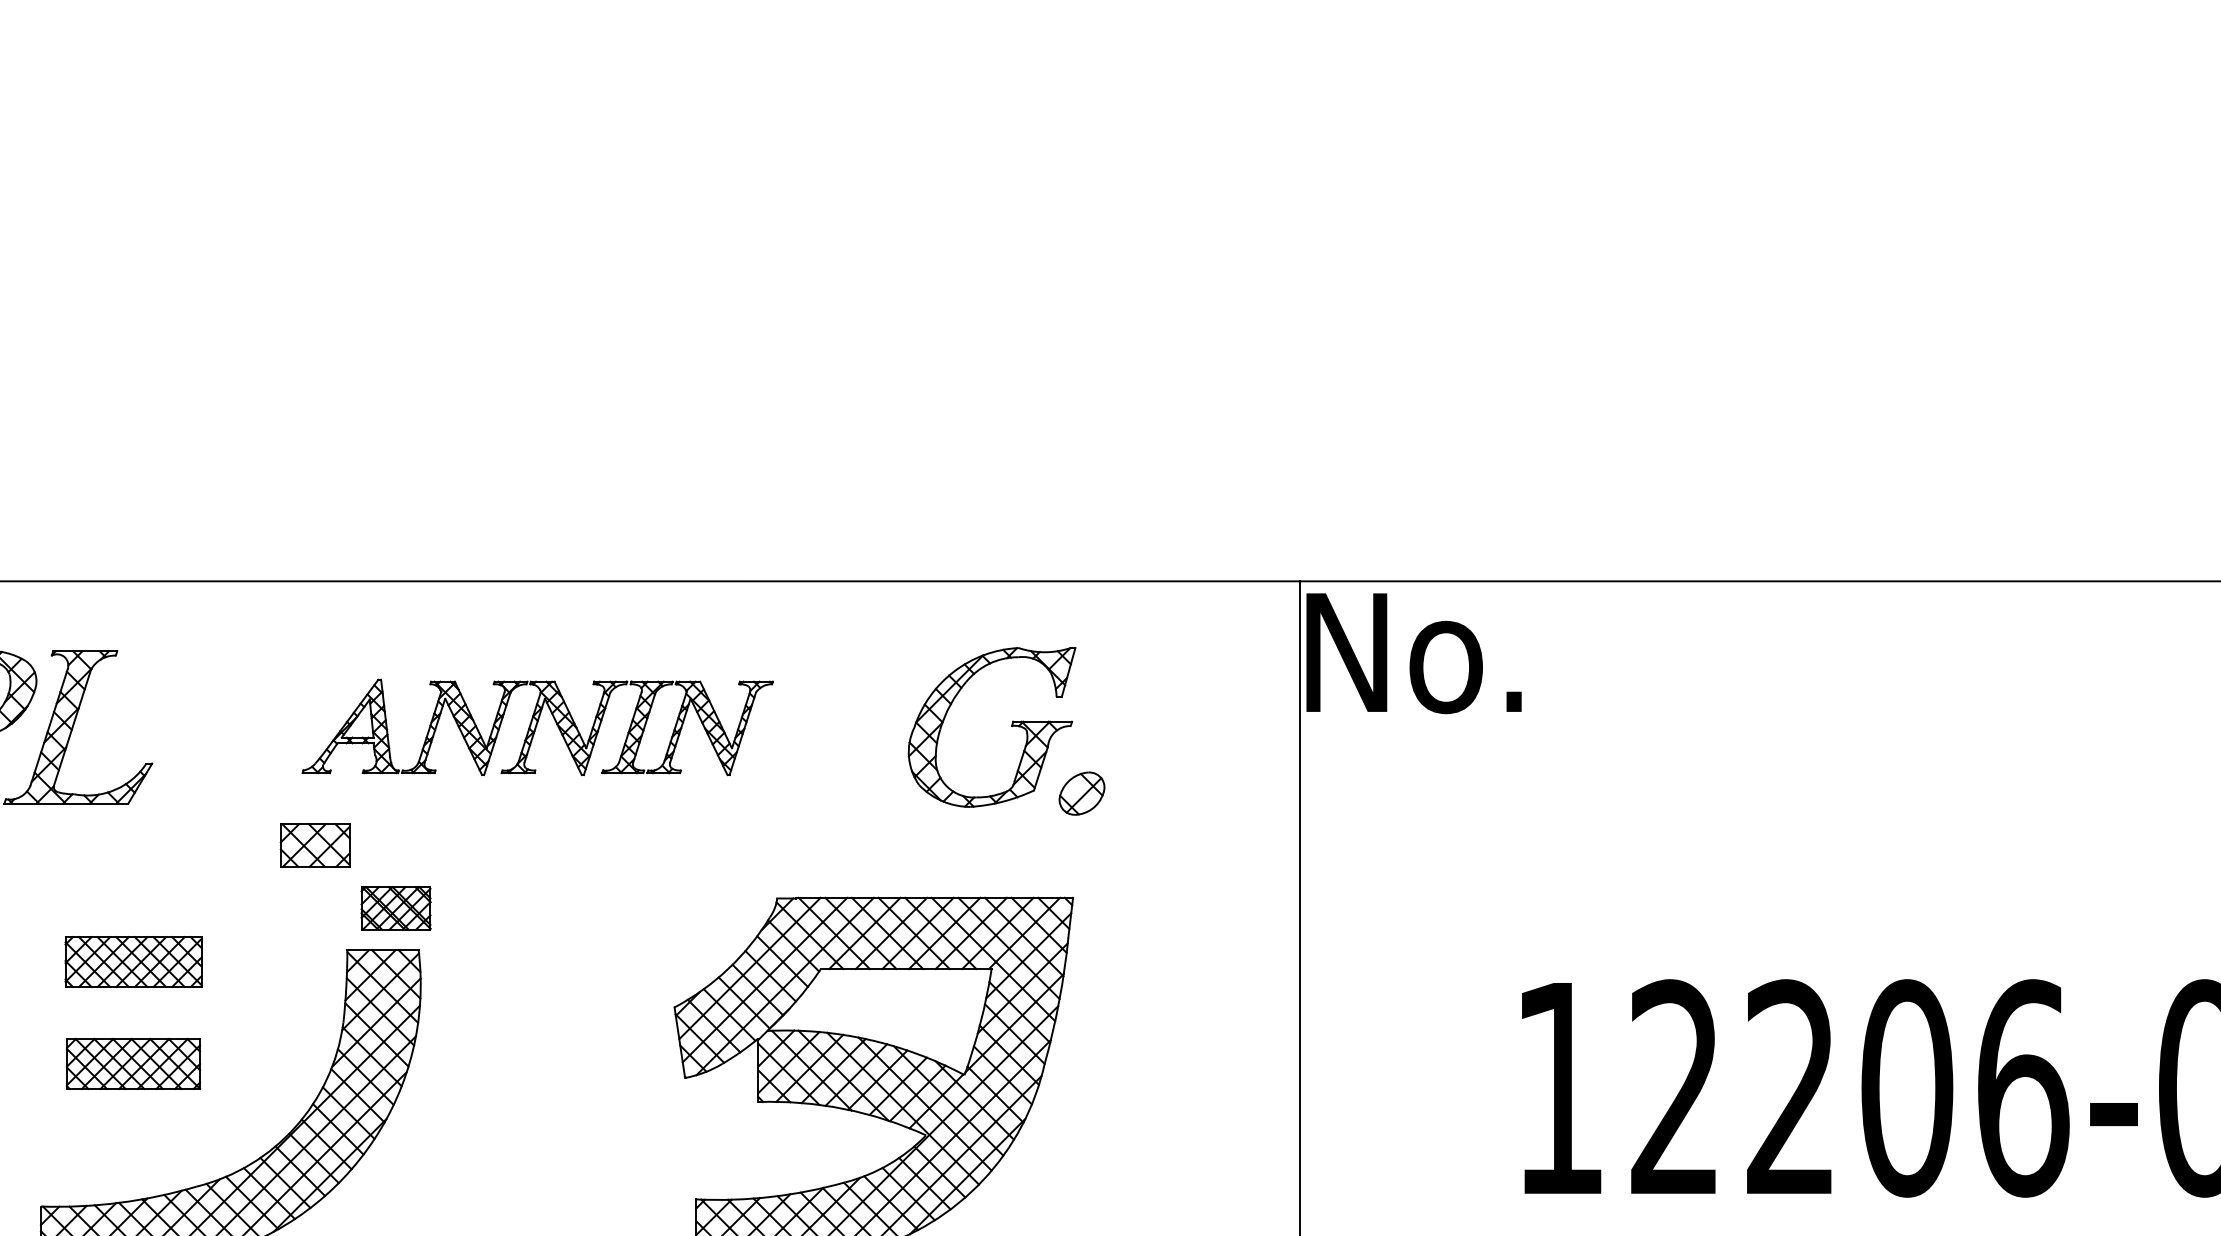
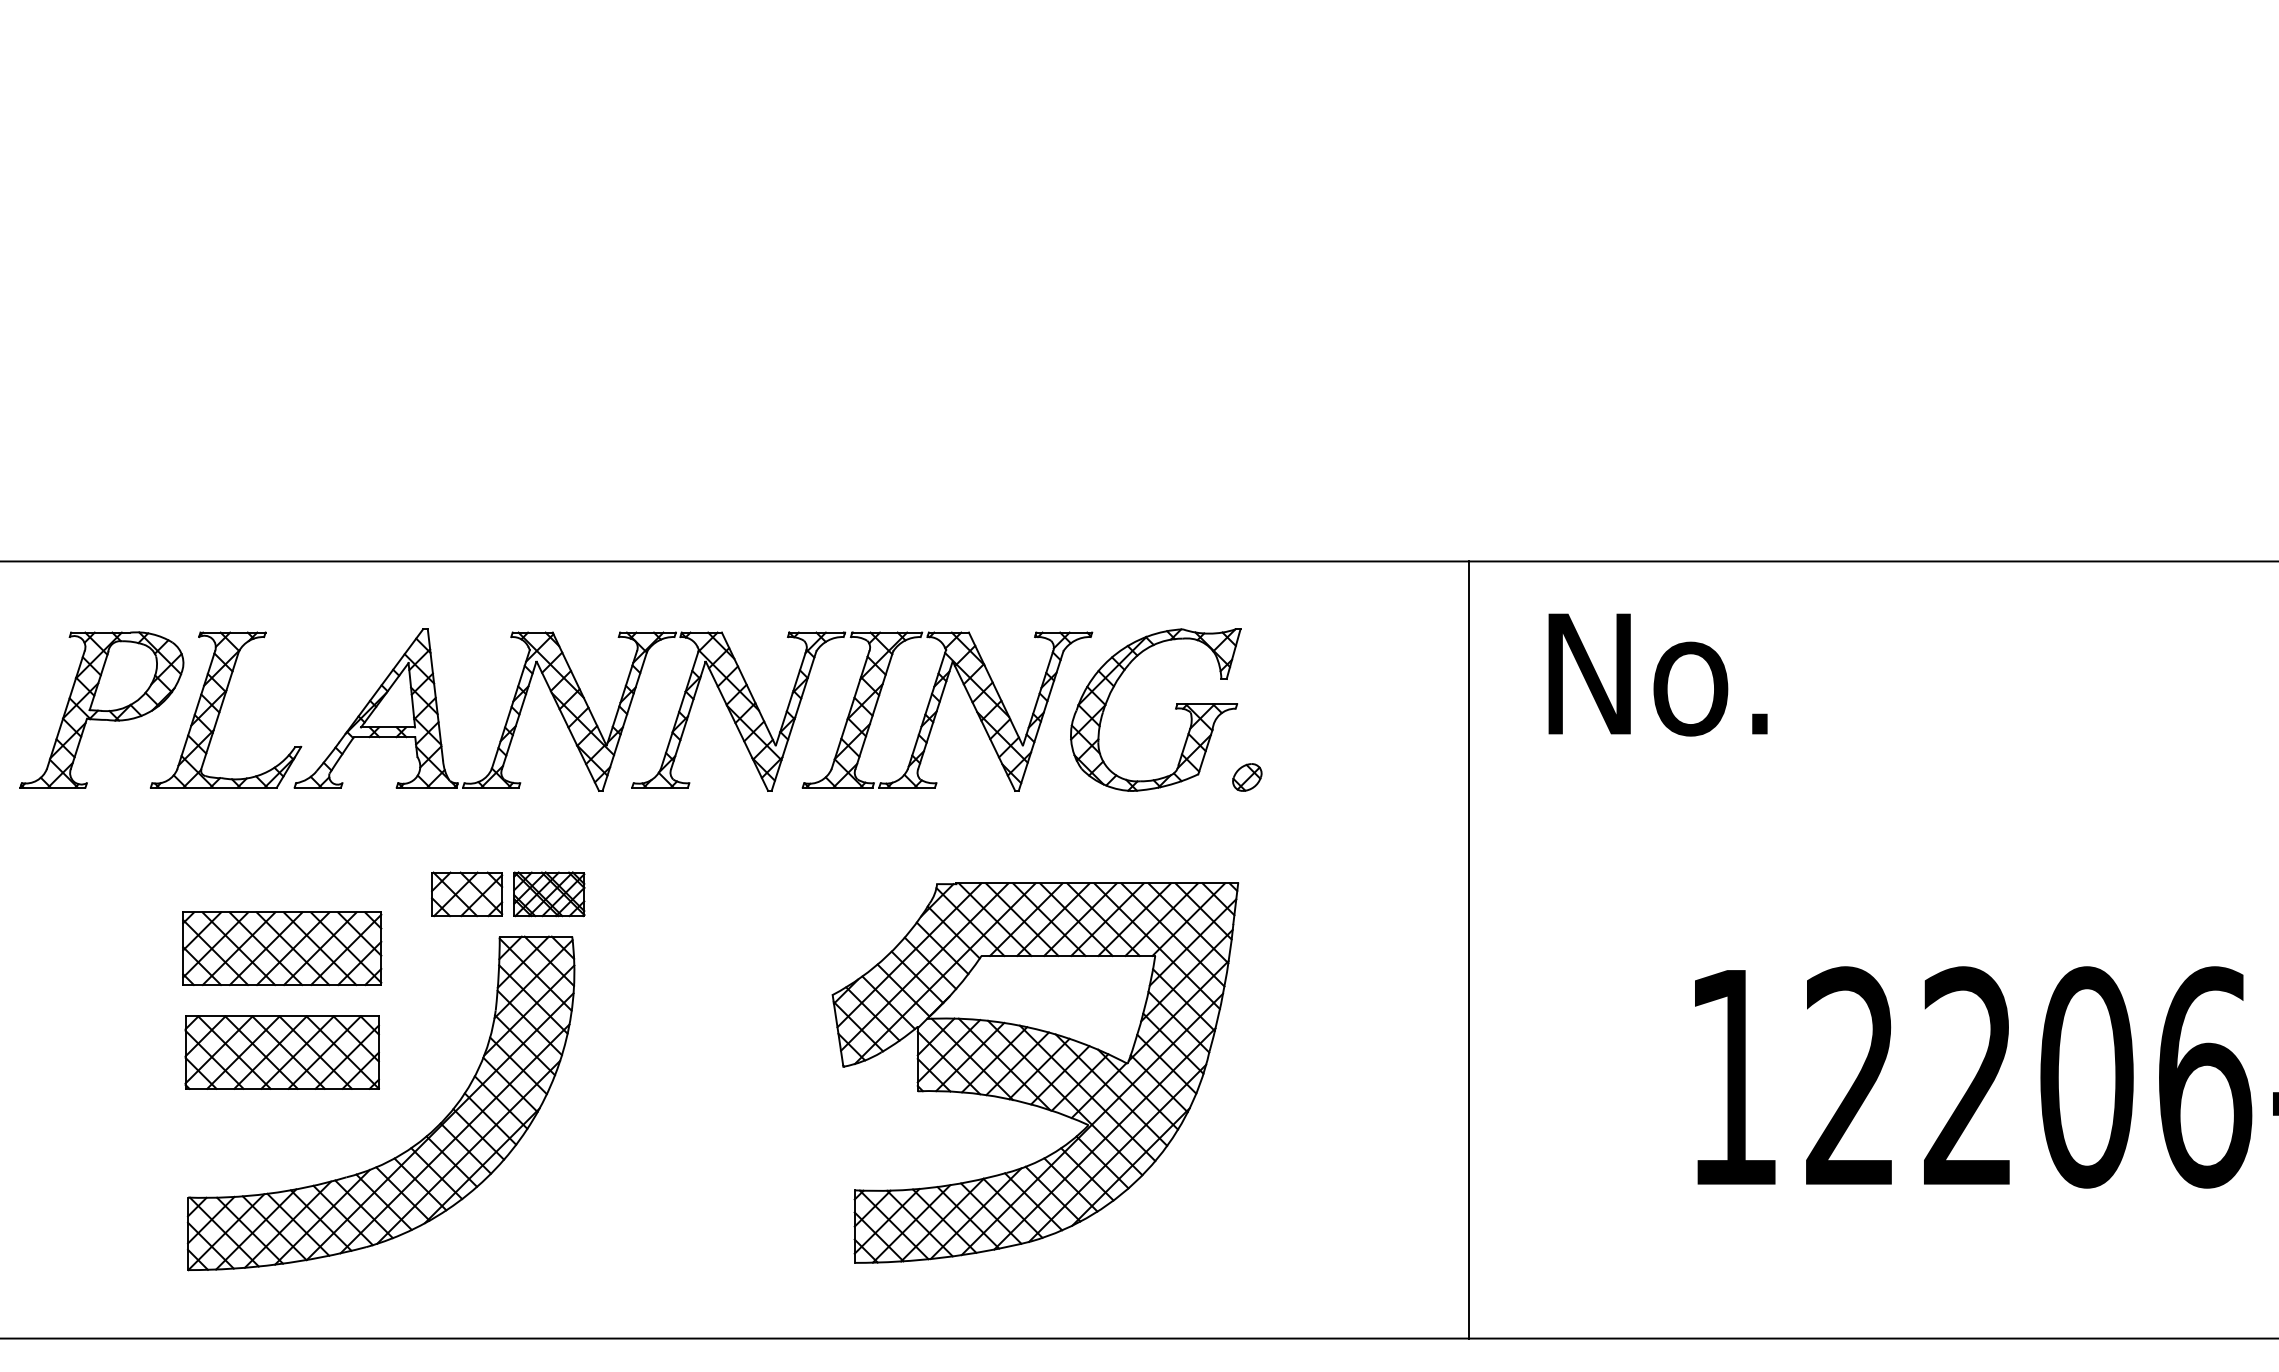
text: (1413, 653) -> (1657, 674), moved
part: (537, 726) -> (693, 709), size x1.67
part: (1082, 793) -> (1247, 777), size x0.62
part: (315, 845) -> (467, 894), moved
part: (133, 961) -> (282, 948), size x1.43
part: (132, 1063) -> (281, 1052), size x1.43

